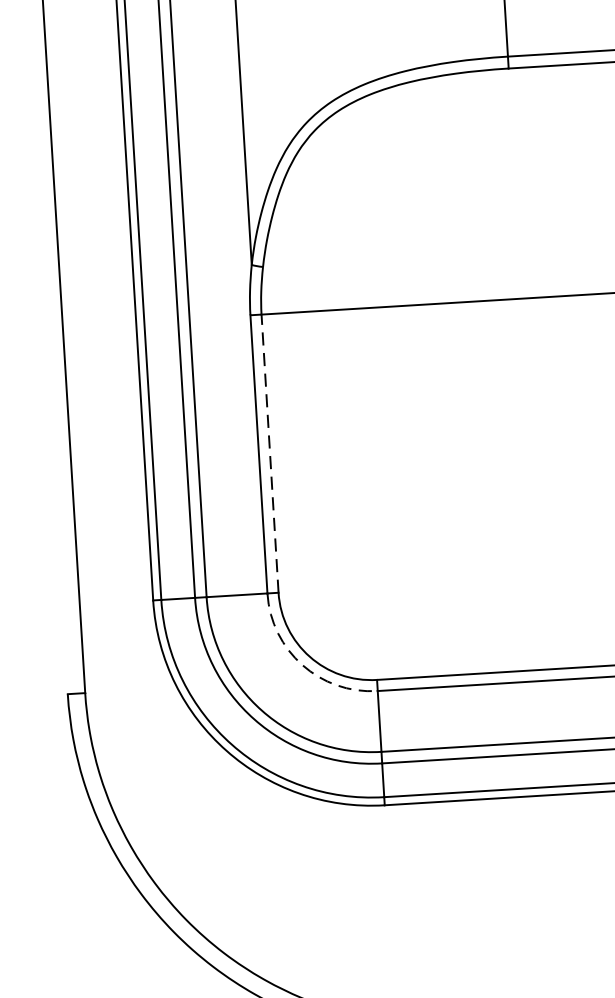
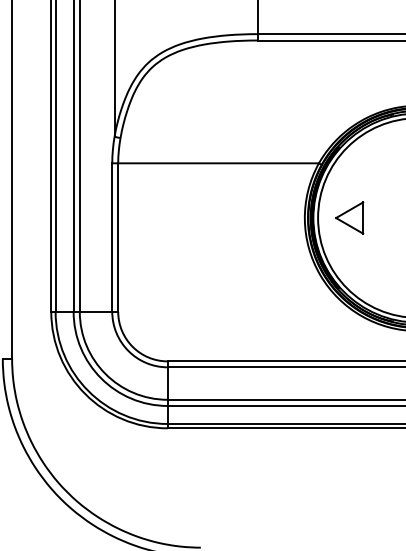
line: (270, 453) -> (118, 237), dashed -> solid
arc: (302, 665) -> (128, 351), dashed -> solid

